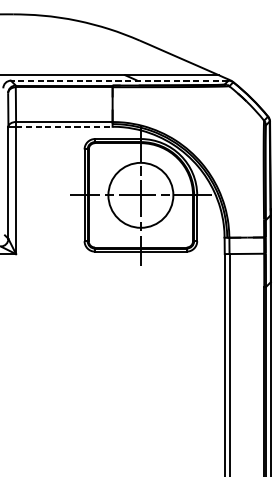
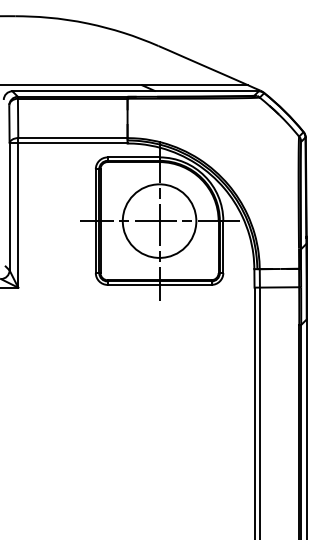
line: (119, 80) -> (135, 91), dashed -> solid
line: (63, 126) -> (72, 143), dashed -> solid

